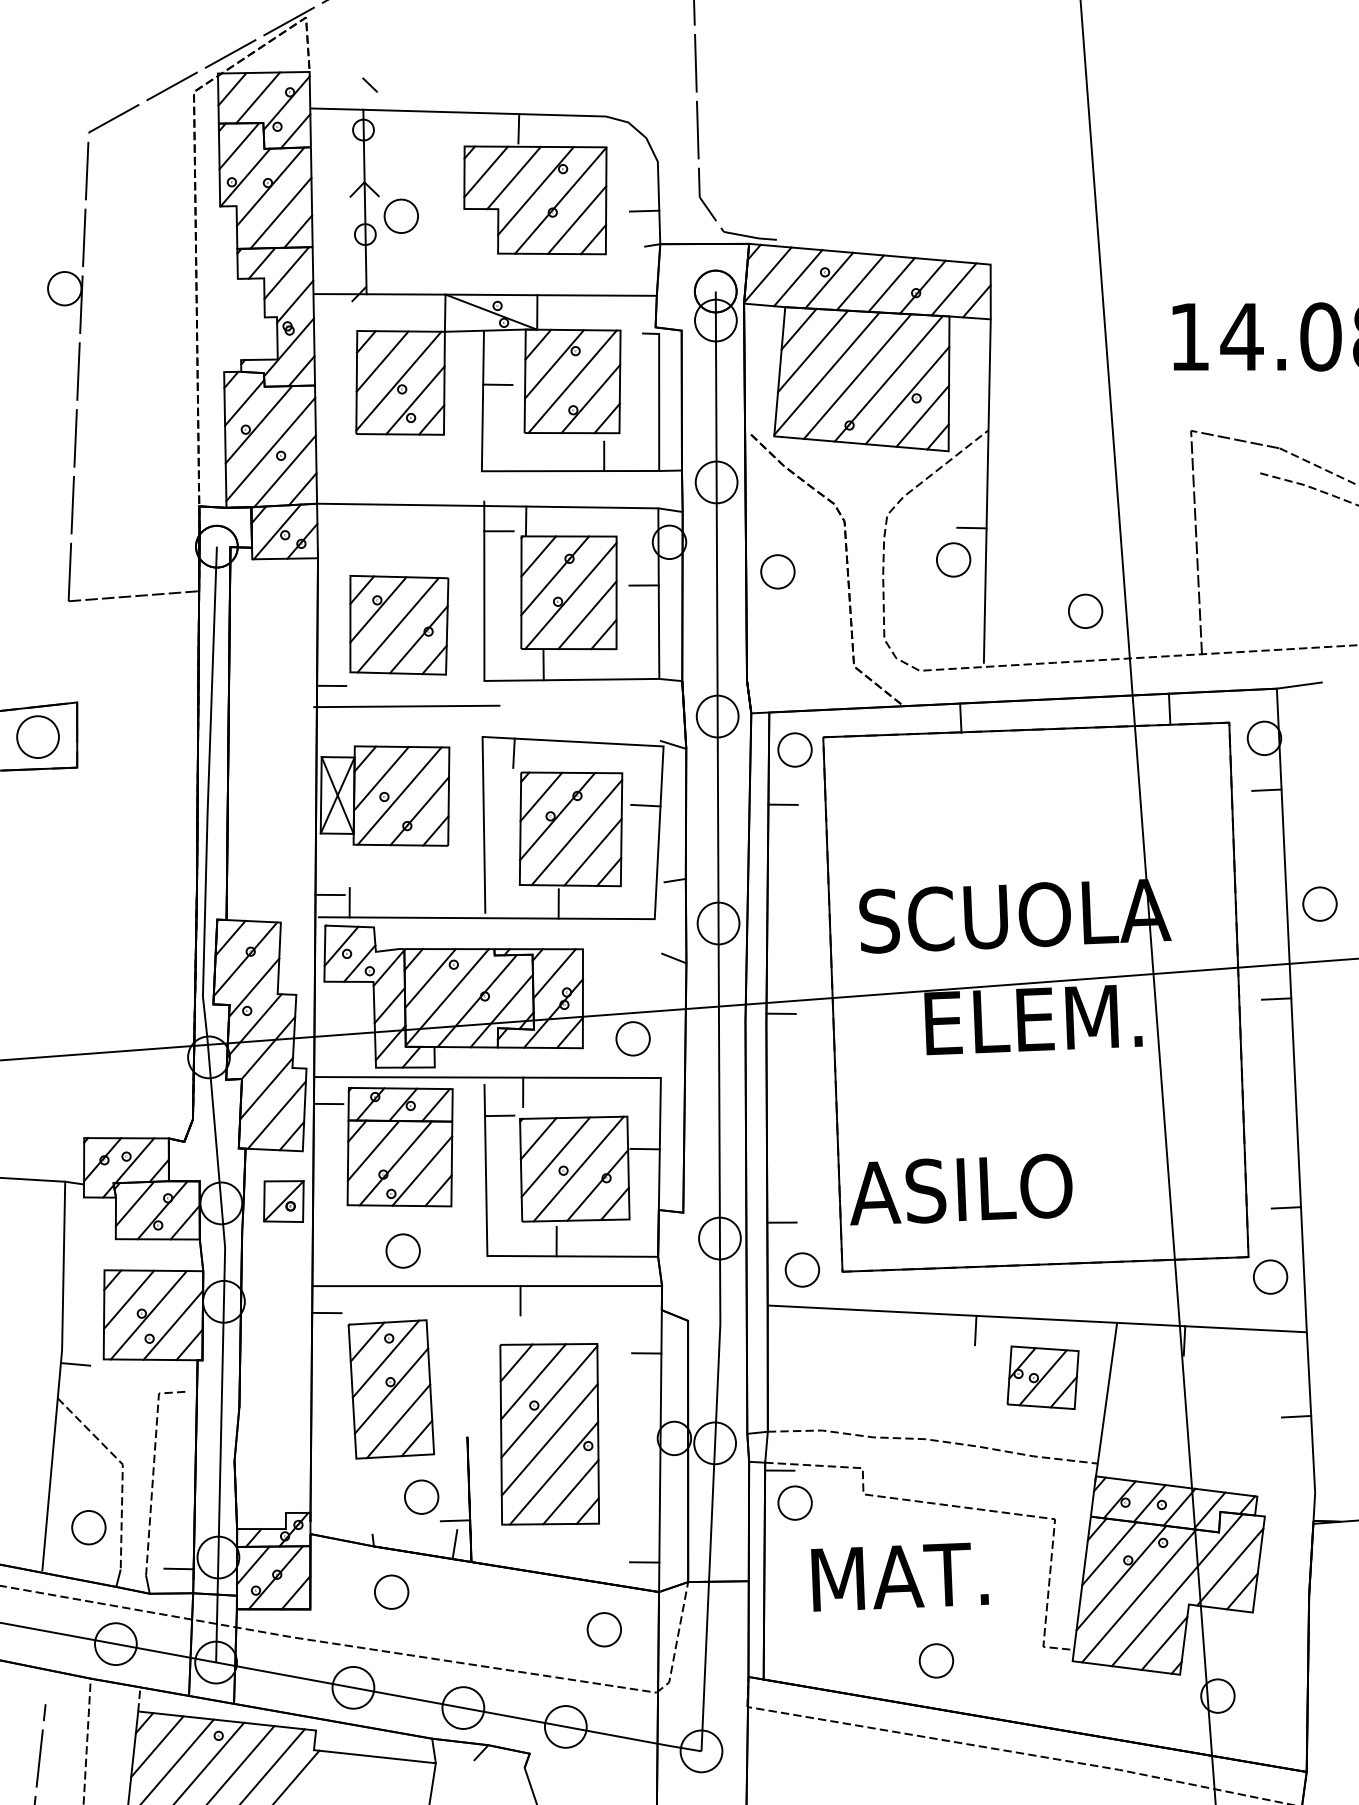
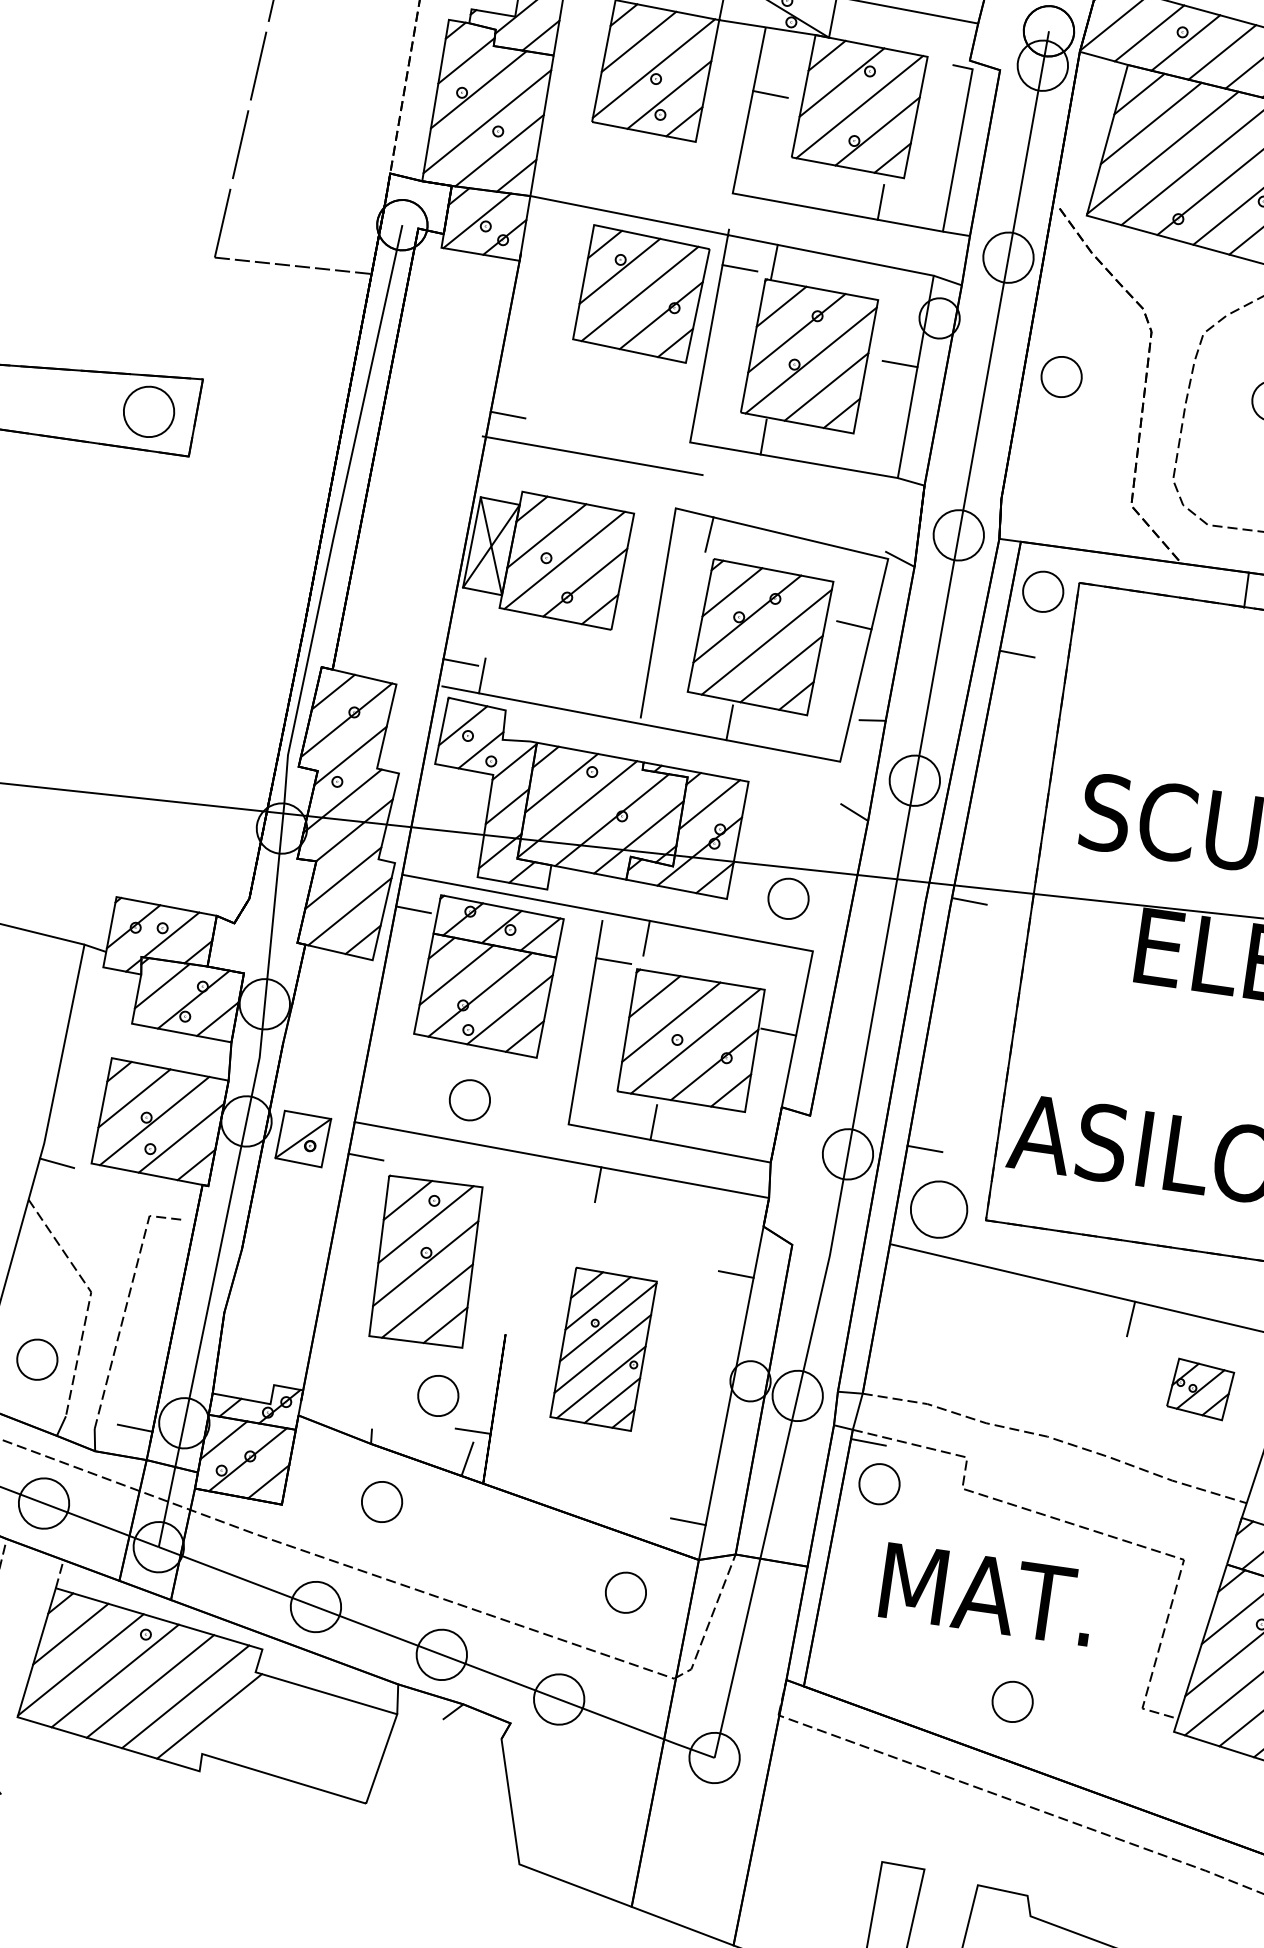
part: (399, 625) -> (641, 294), moved
part: (283, 1201) -> (302, 1138), moved
part: (801, 1269) -> (937, 1208), size x1.4
part: (1042, 1377) -> (1199, 1389), size x0.7
part: (549, 1434) -> (603, 1349), size x0.7

